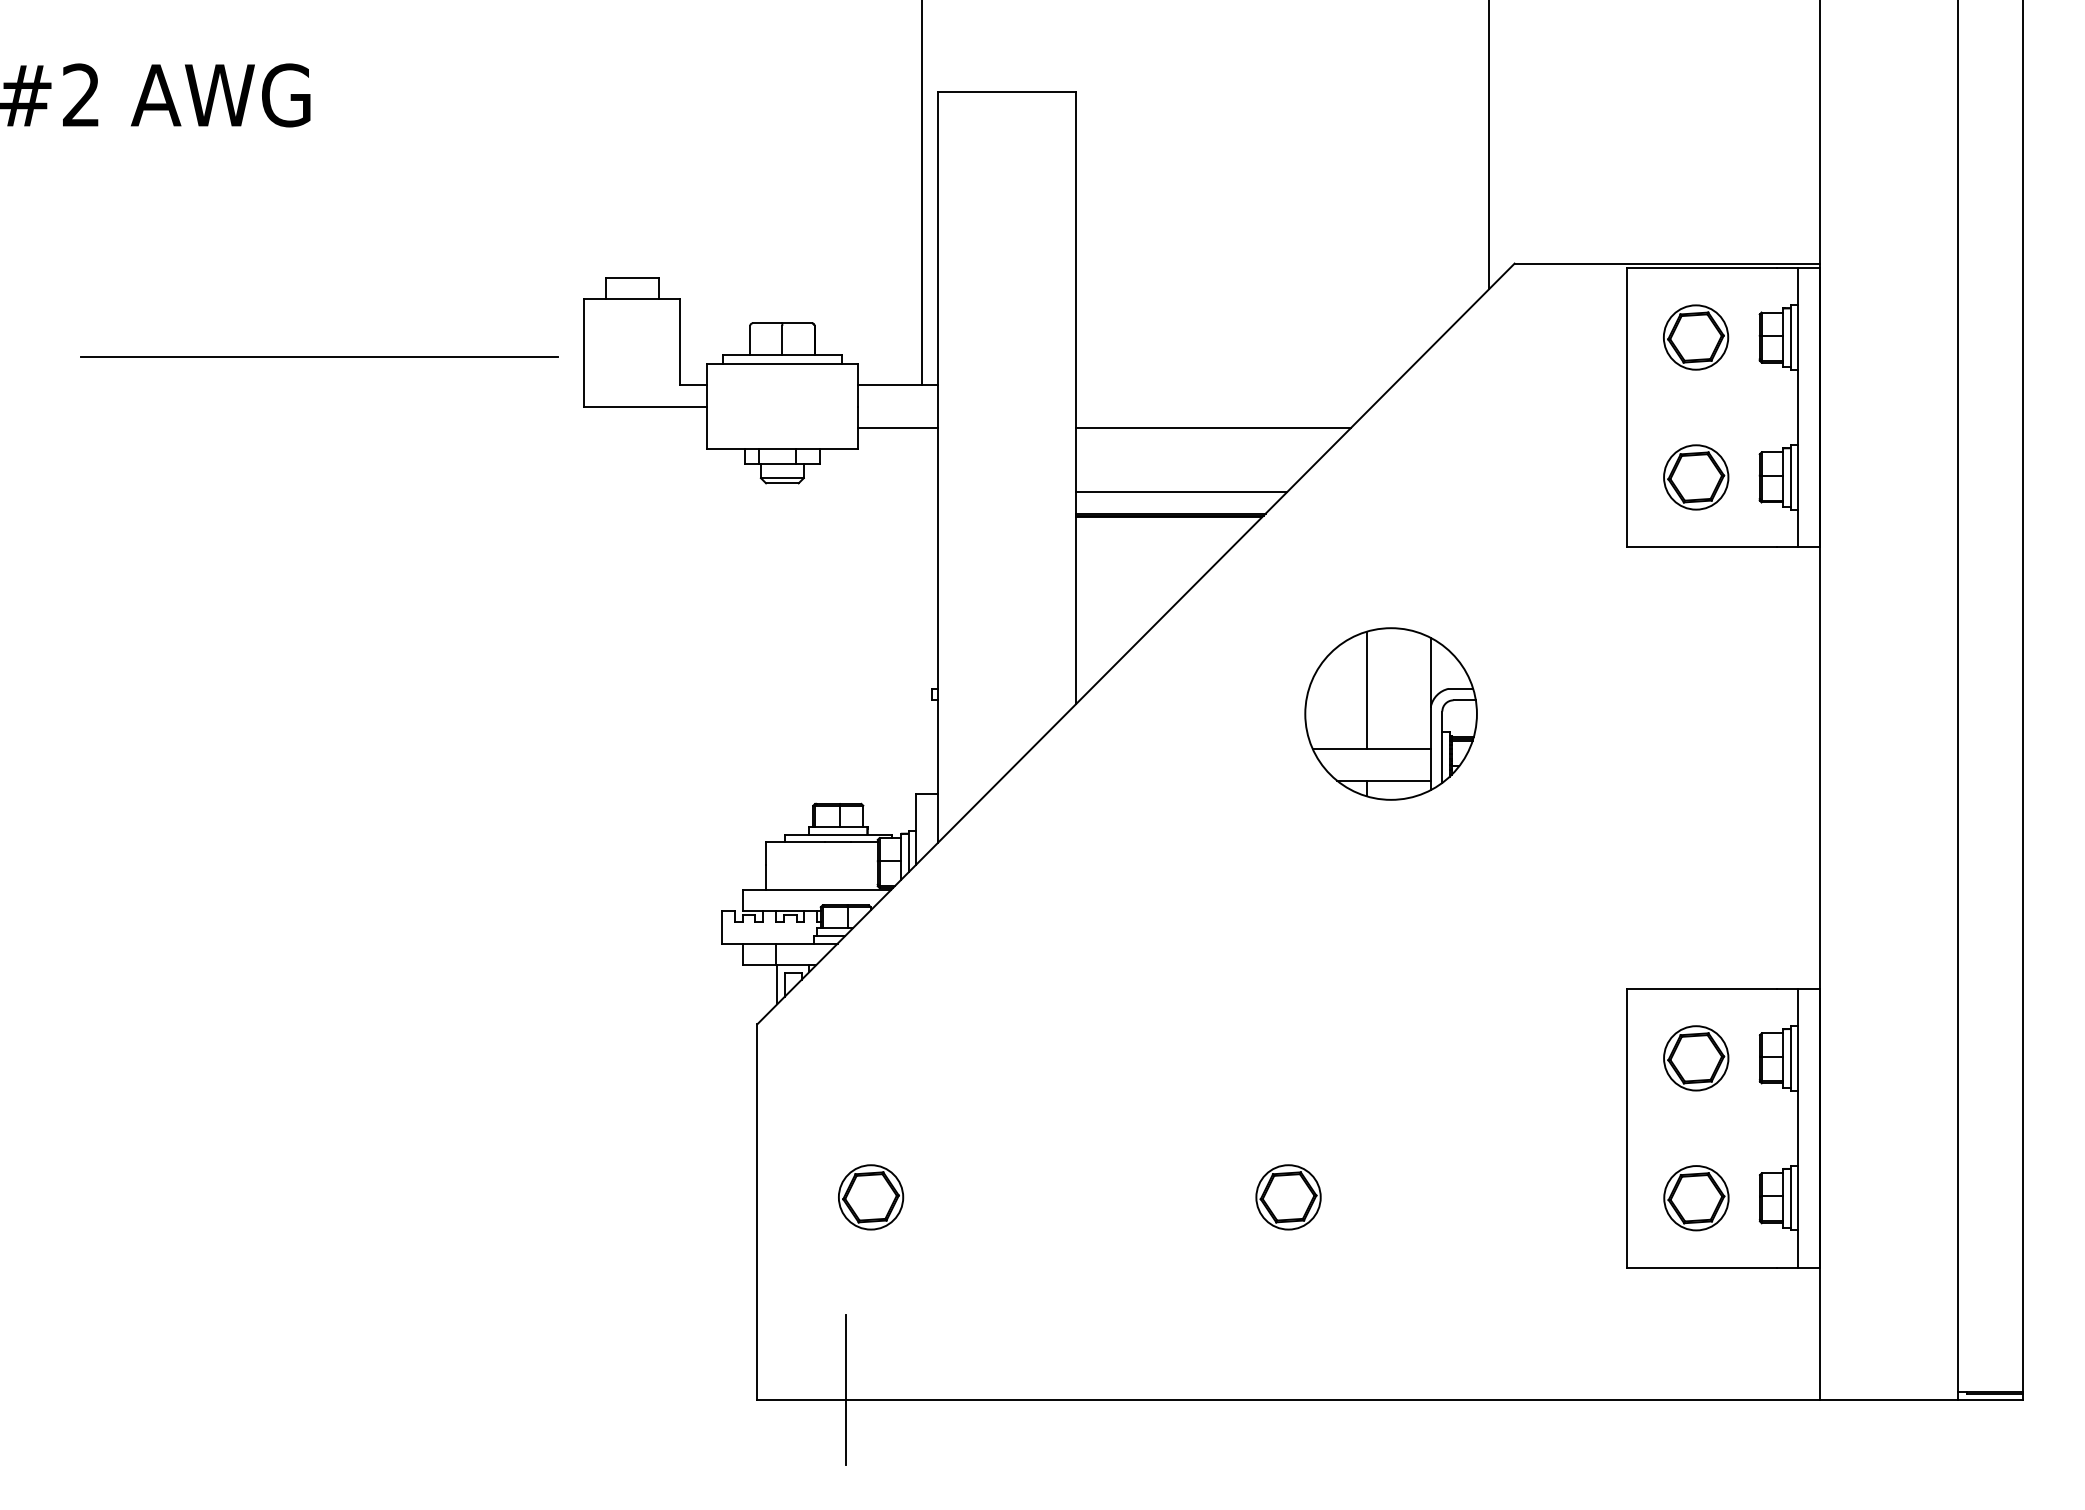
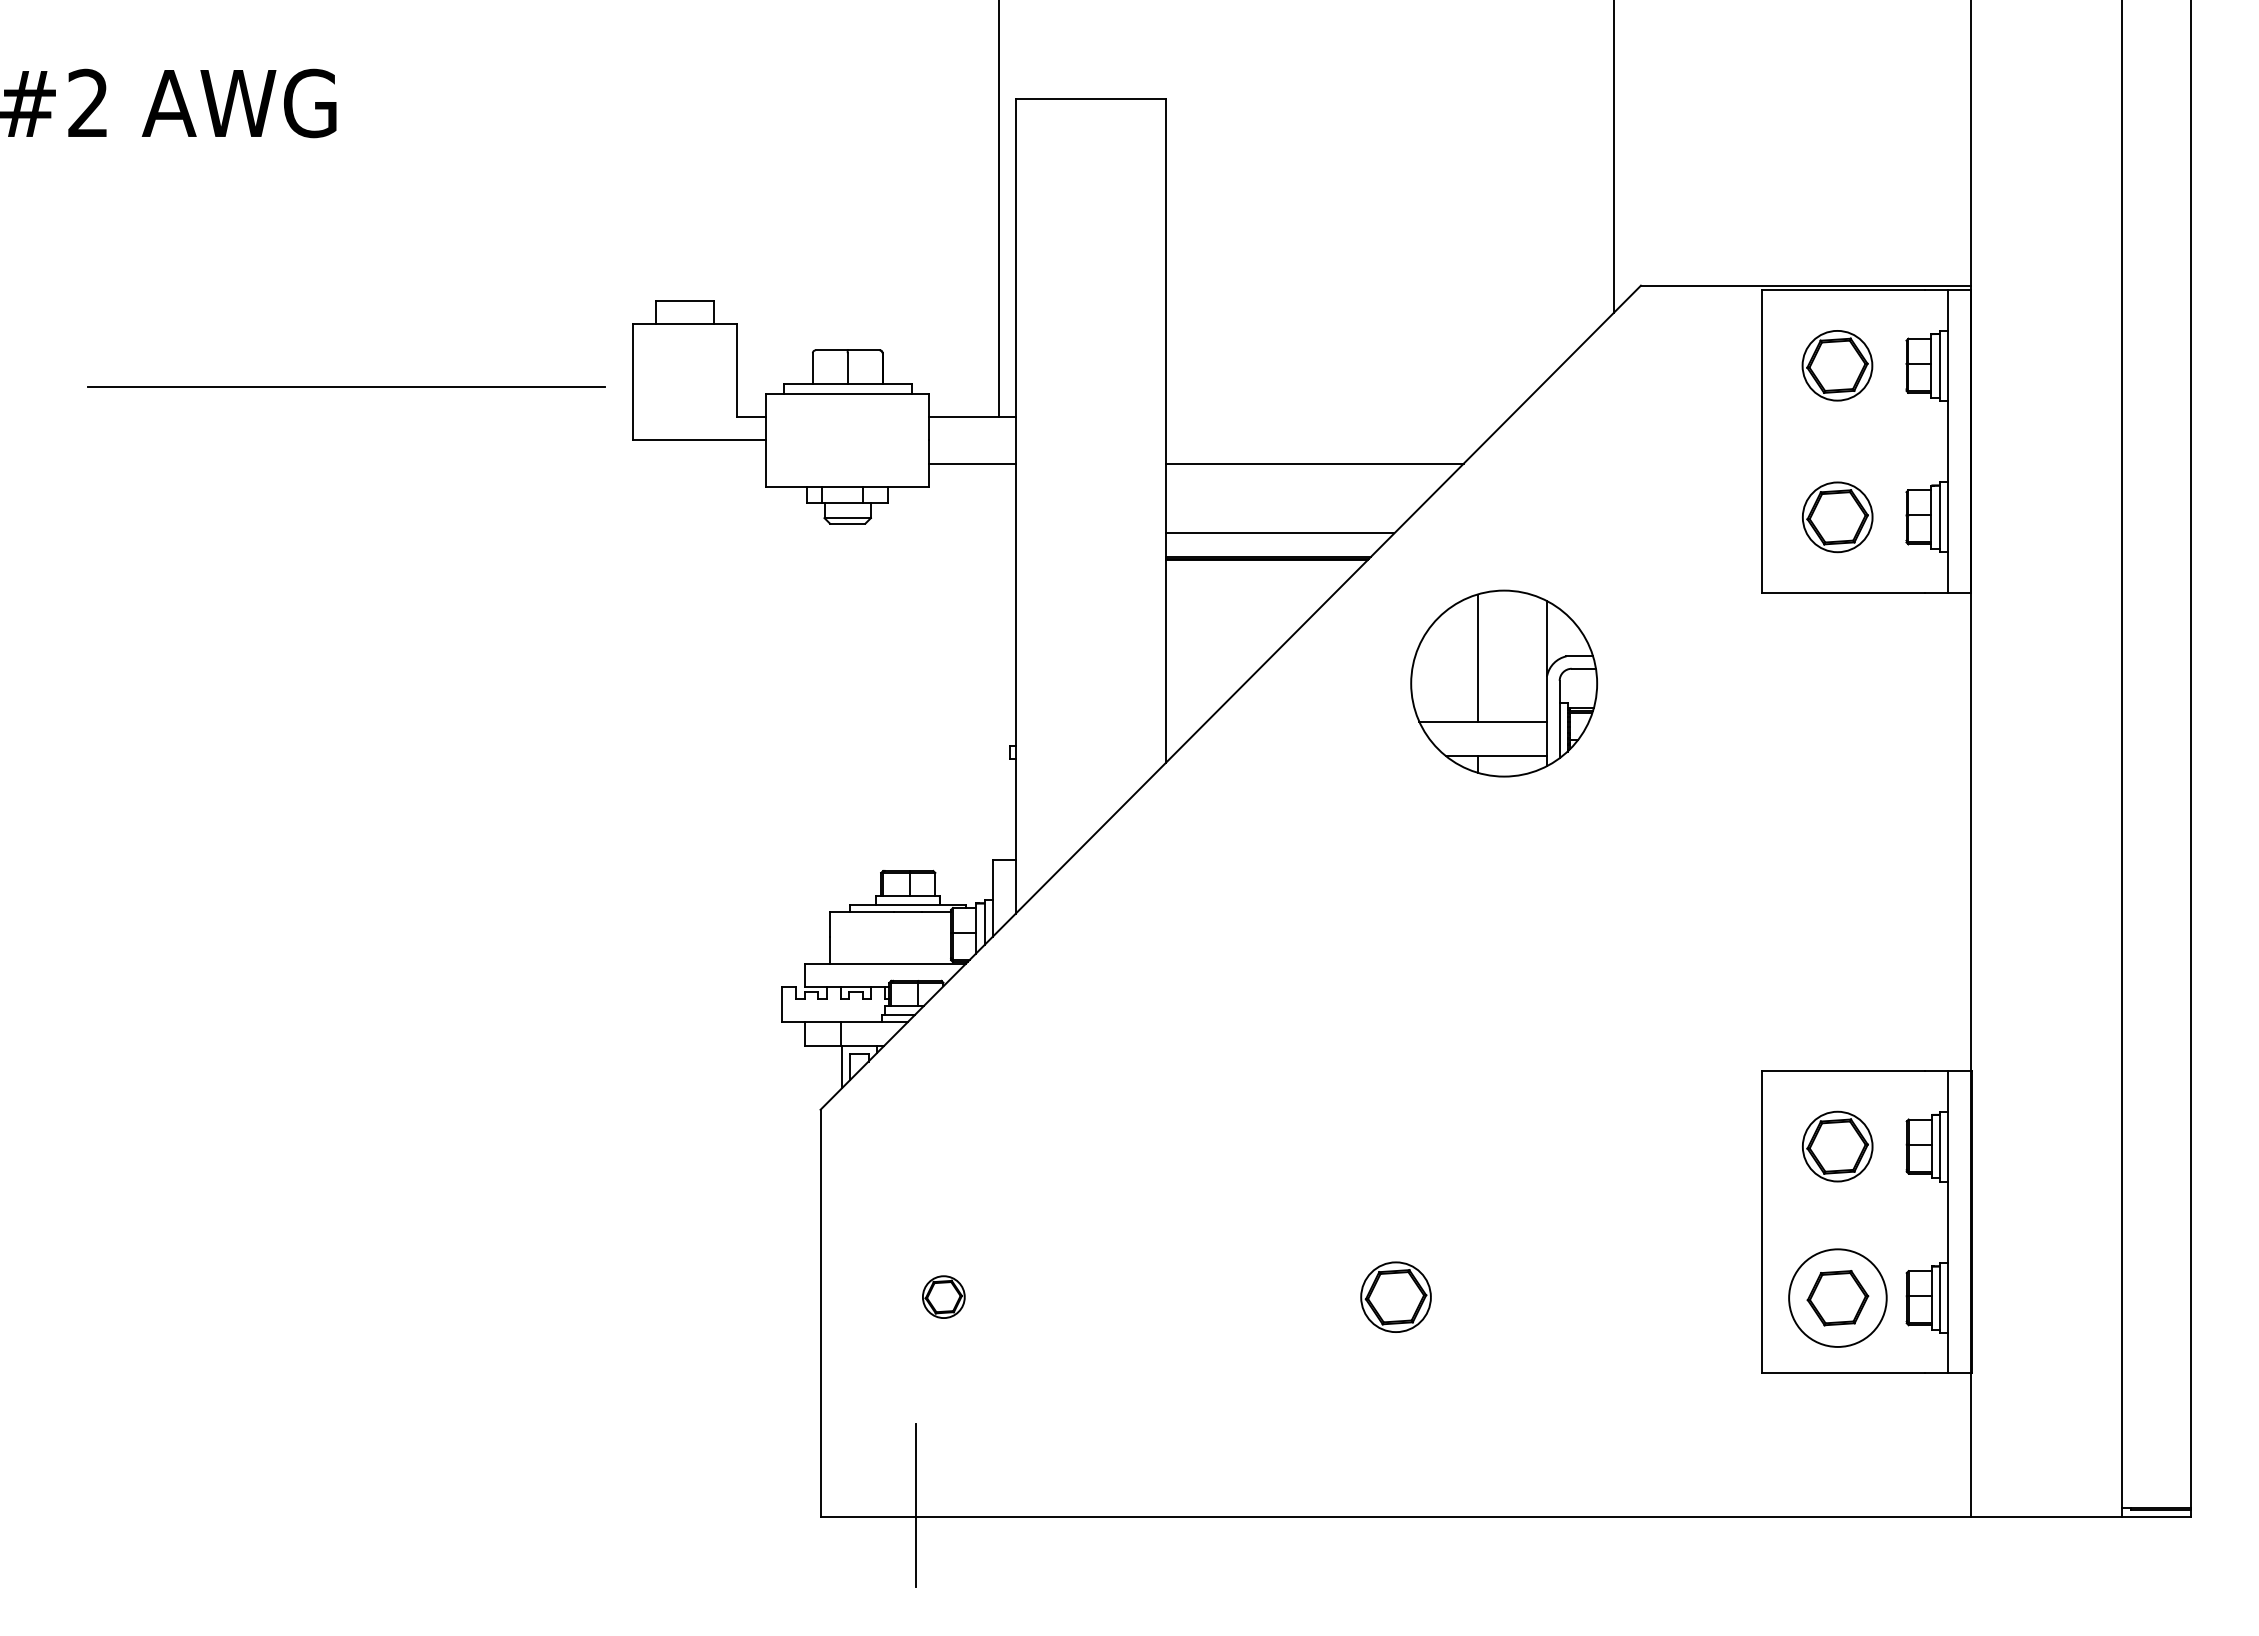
part: (1391, 713) -> (1504, 683), moved
part: (870, 1196) -> (943, 1296), size x0.6
circle: (1696, 1198) -> (1837, 1298), size x1.4

